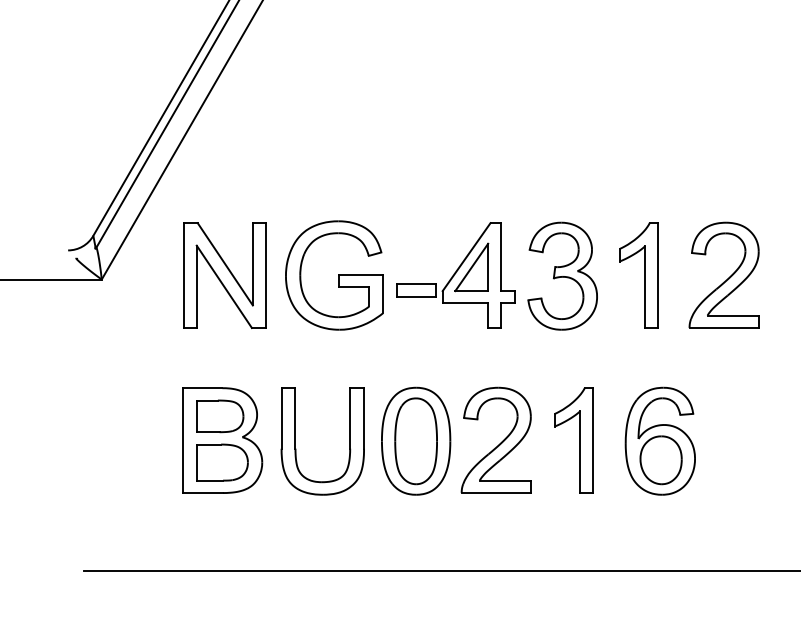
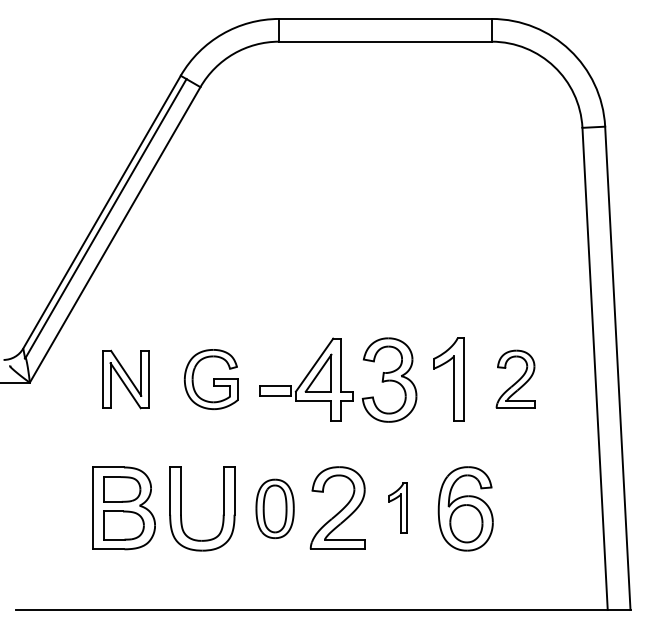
part: (224, 275) -> (125, 379), size x0.7
part: (333, 275) -> (210, 379), size x0.7
part: (724, 275) -> (515, 379), size x0.7
part: (572, 439) -> (397, 507), size x0.6
part: (415, 440) -> (274, 508), size x0.7

